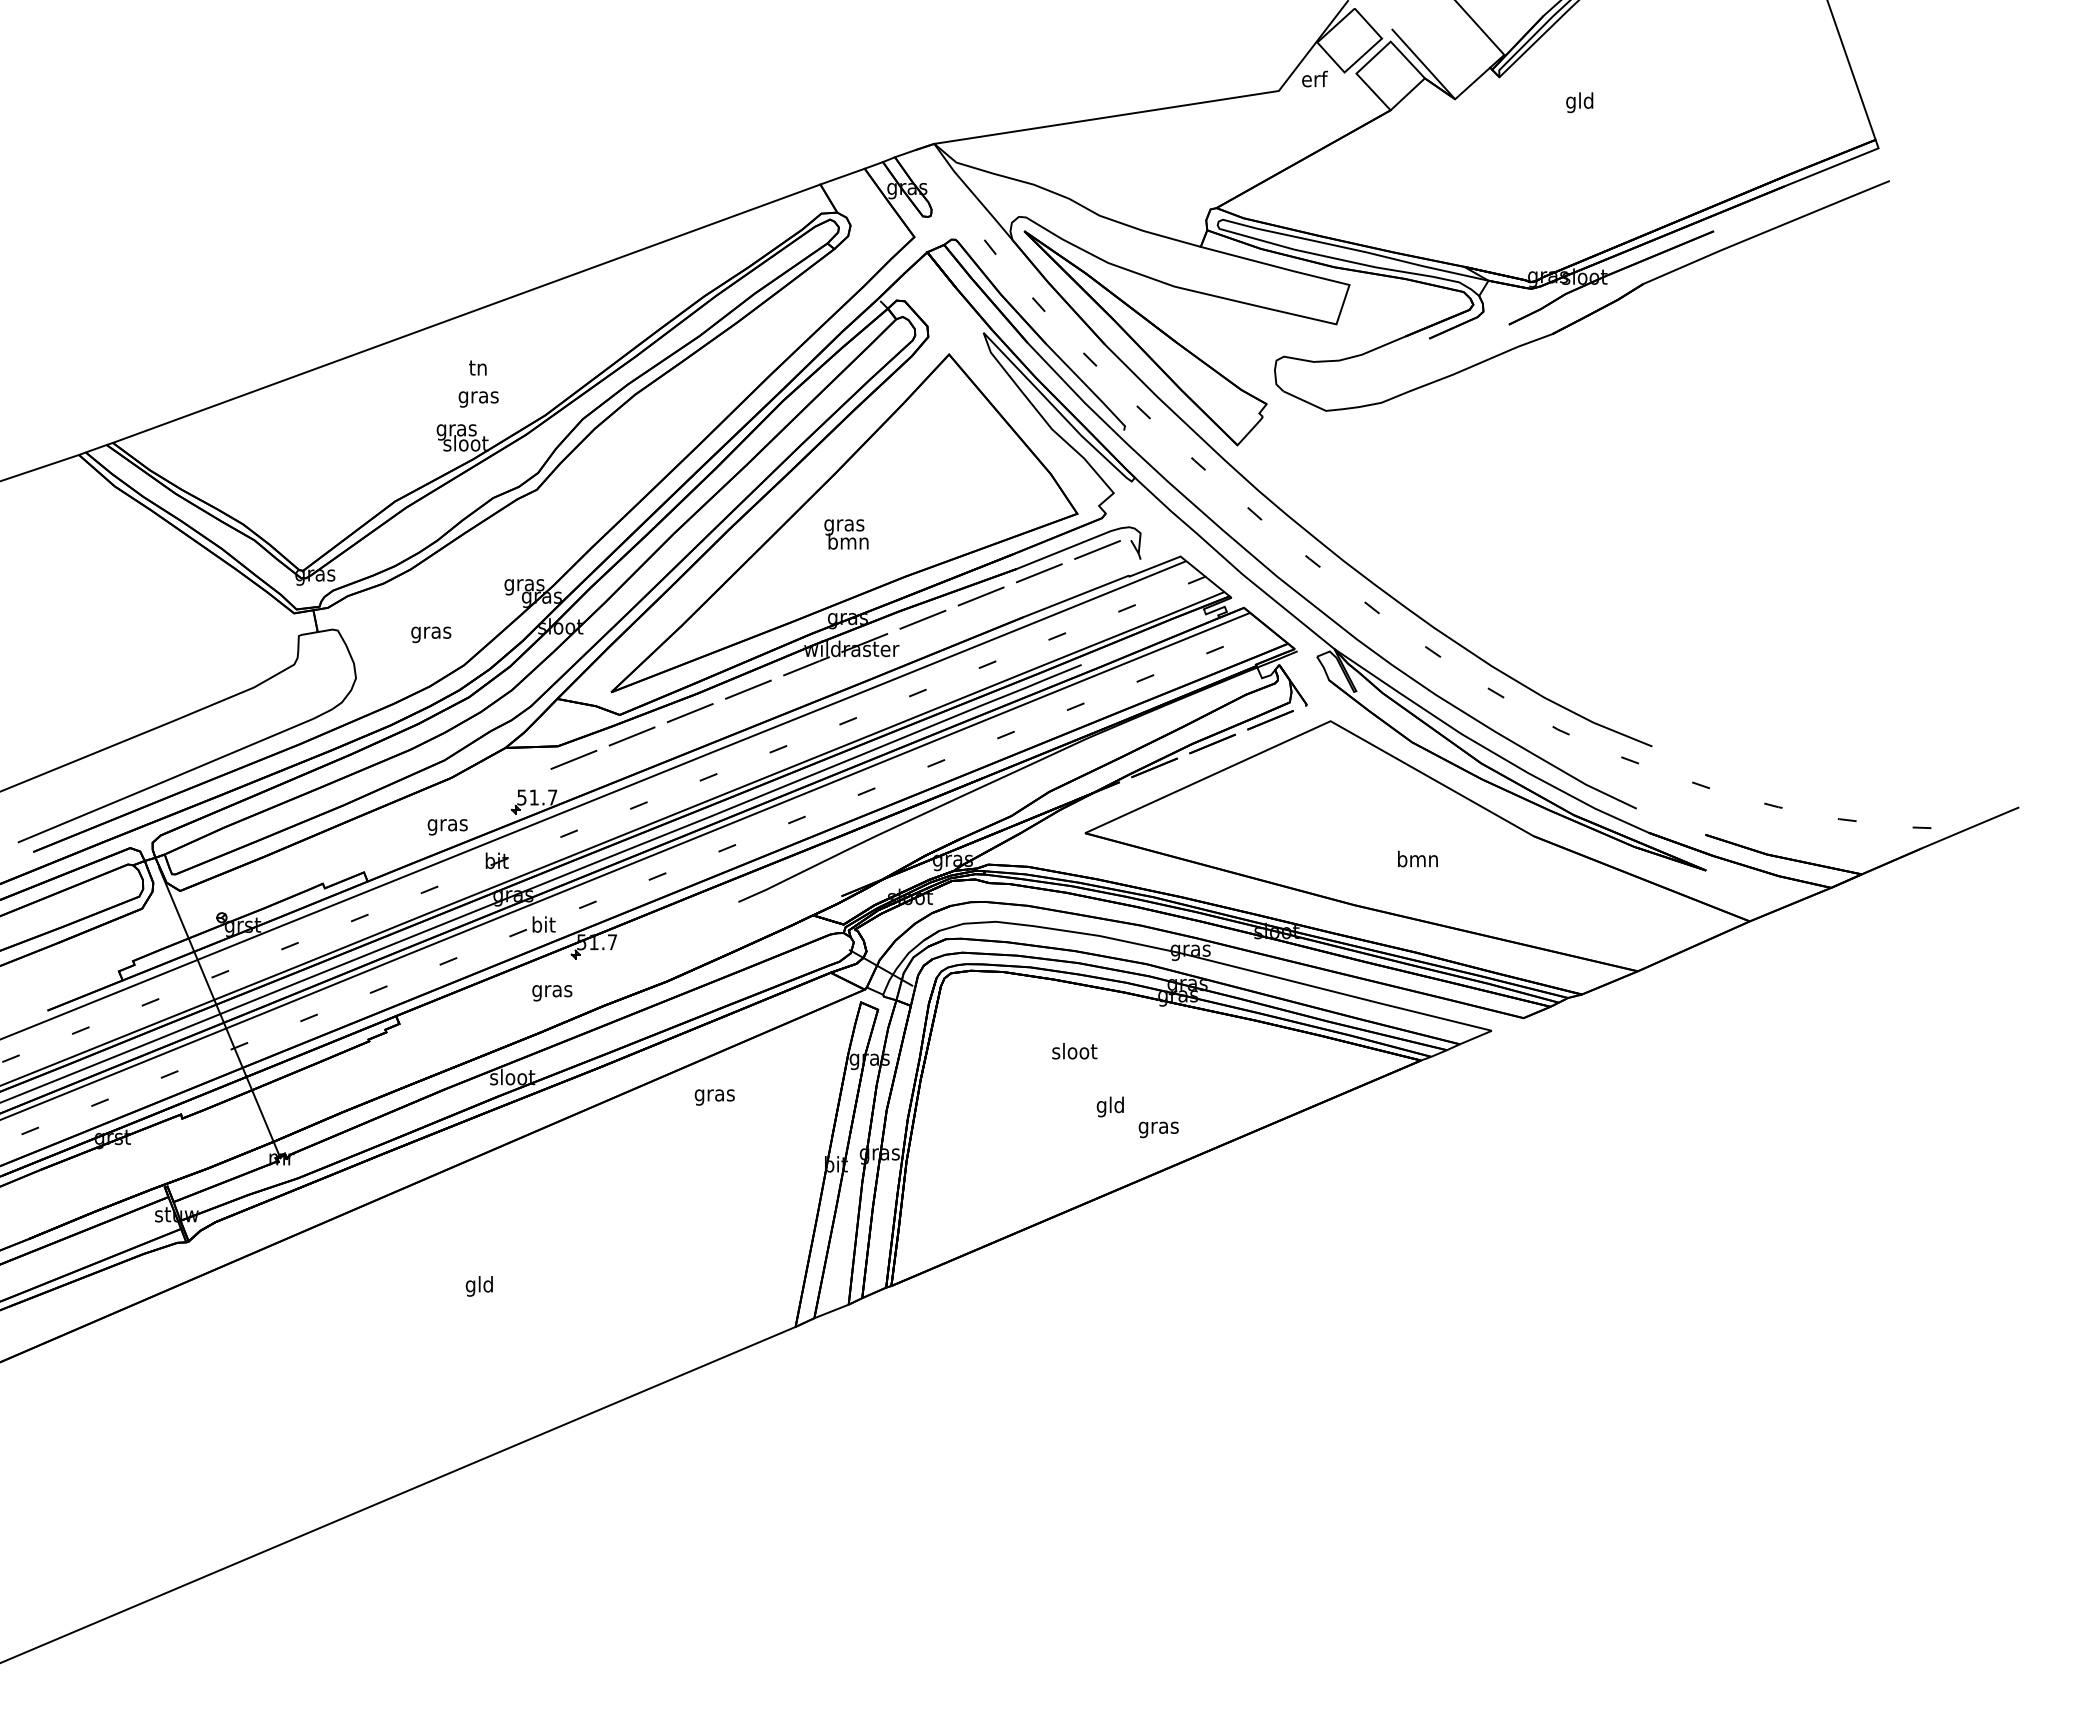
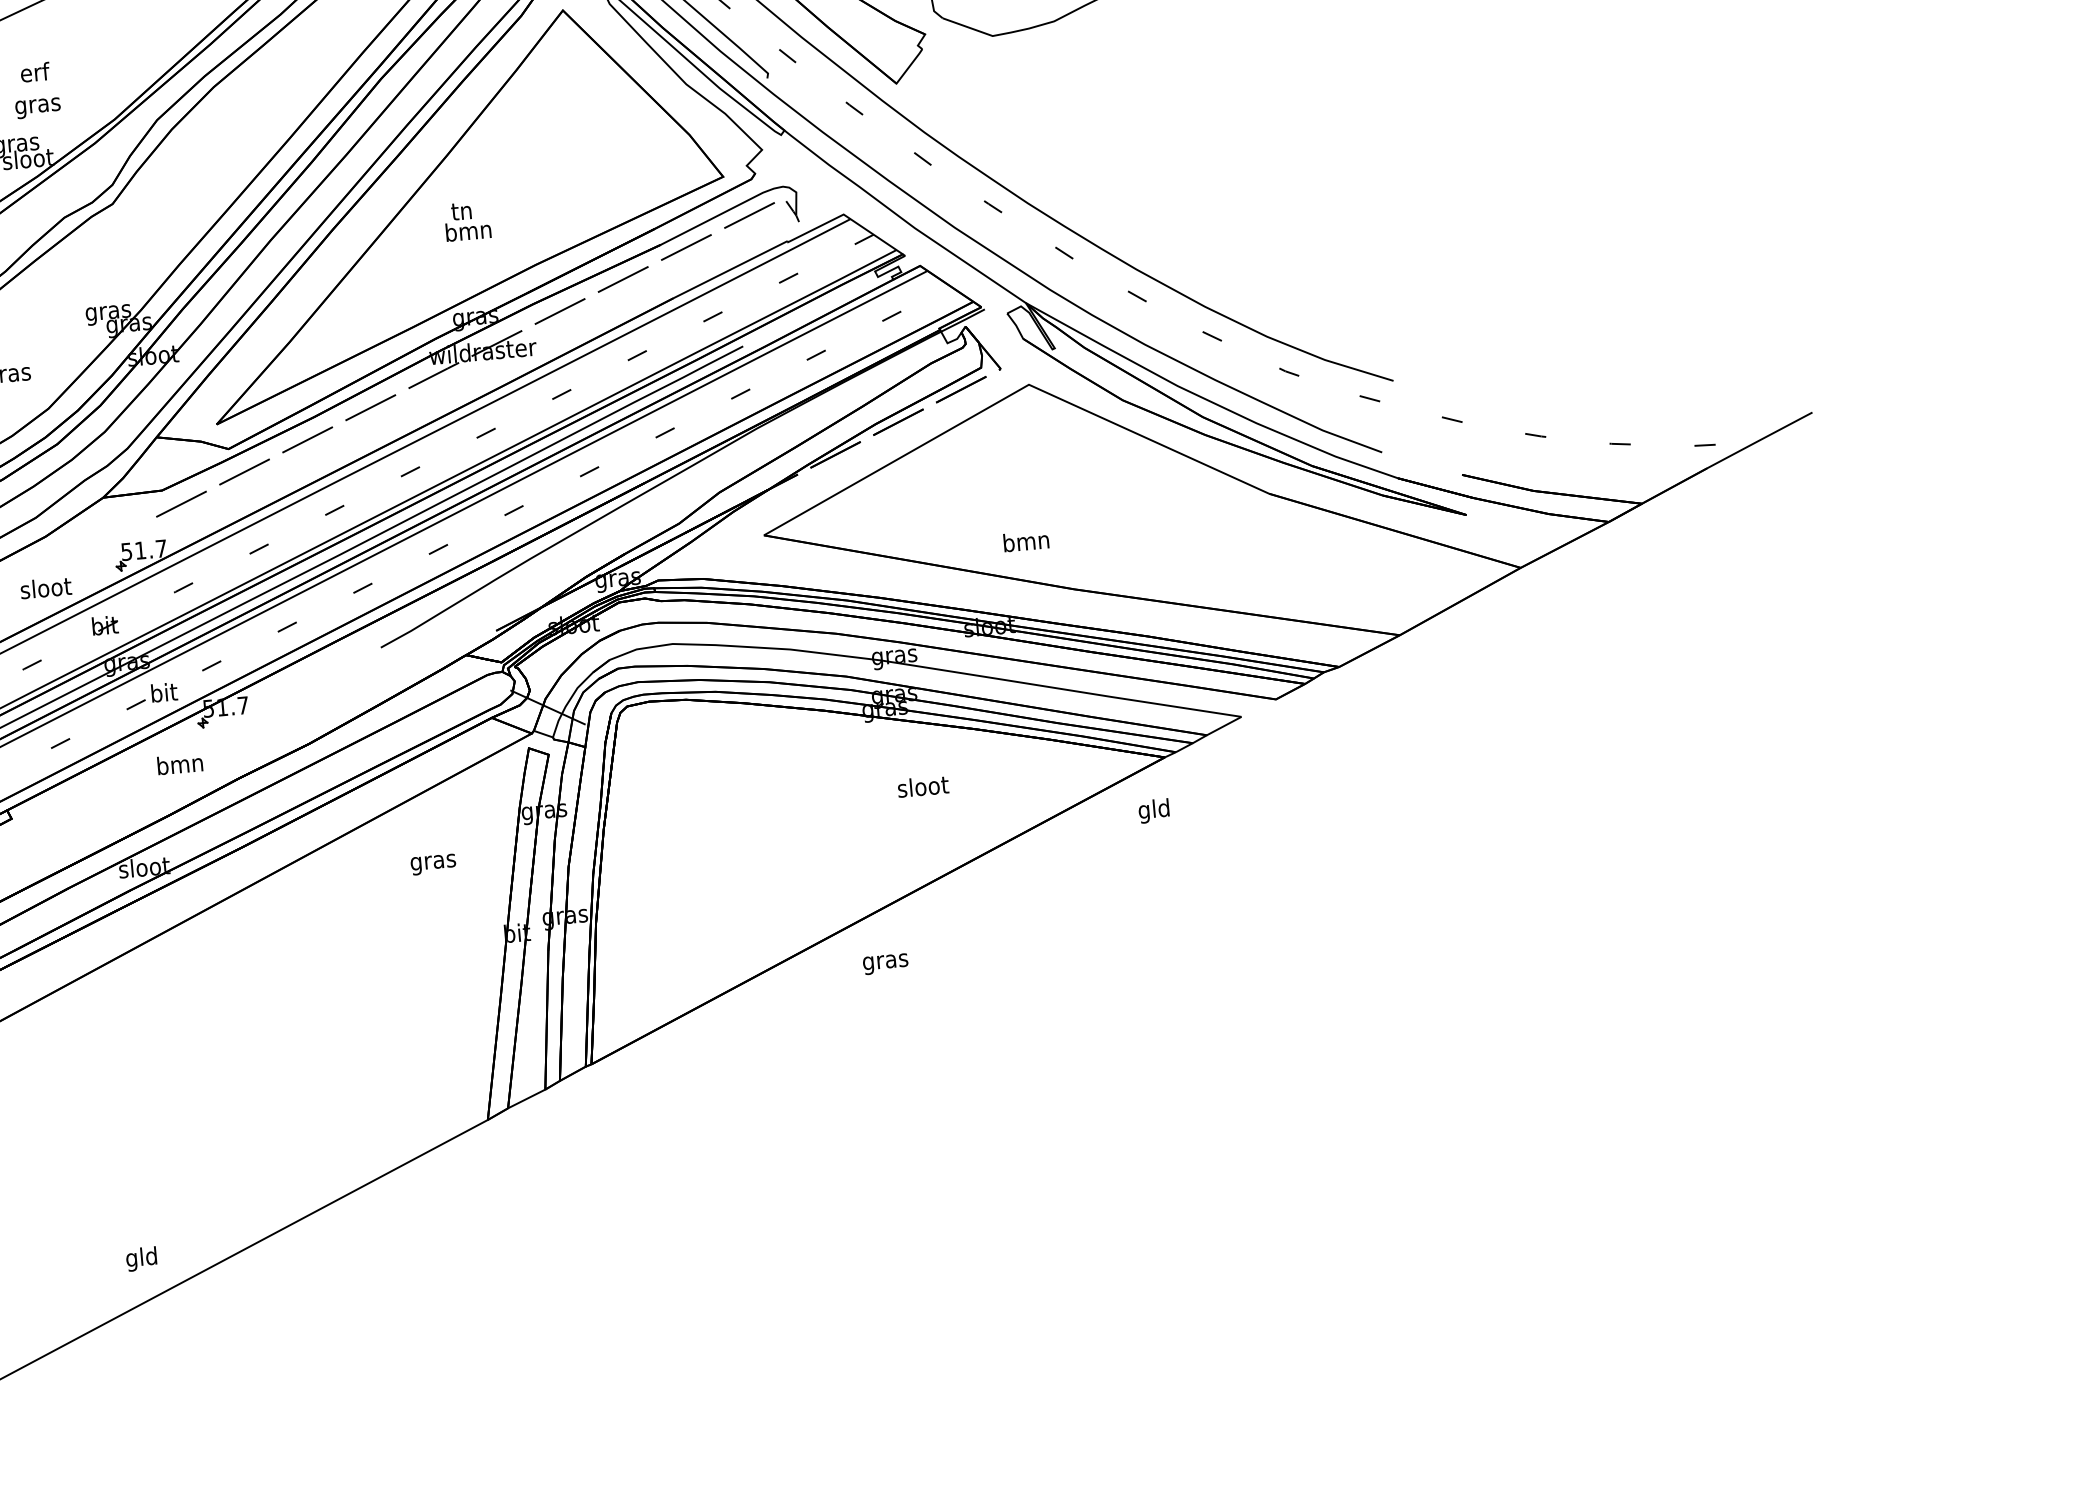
text: (478, 367) -> (34, 72), tn -> erf
text: (844, 525) -> (462, 213), gras -> tn
text: (447, 824) -> (45, 589), gras -> sloot
text: (1417, 858) -> (1025, 540), moved
text: (552, 990) -> (180, 765), gras -> bmn
text: (1074, 1051) -> (922, 786), moved
text: (714, 1097) -> (433, 864), moved
text: (1109, 1106) -> (1153, 810), moved
text: (1158, 1129) -> (885, 963), moved
text: (478, 1286) -> (140, 1259), moved

